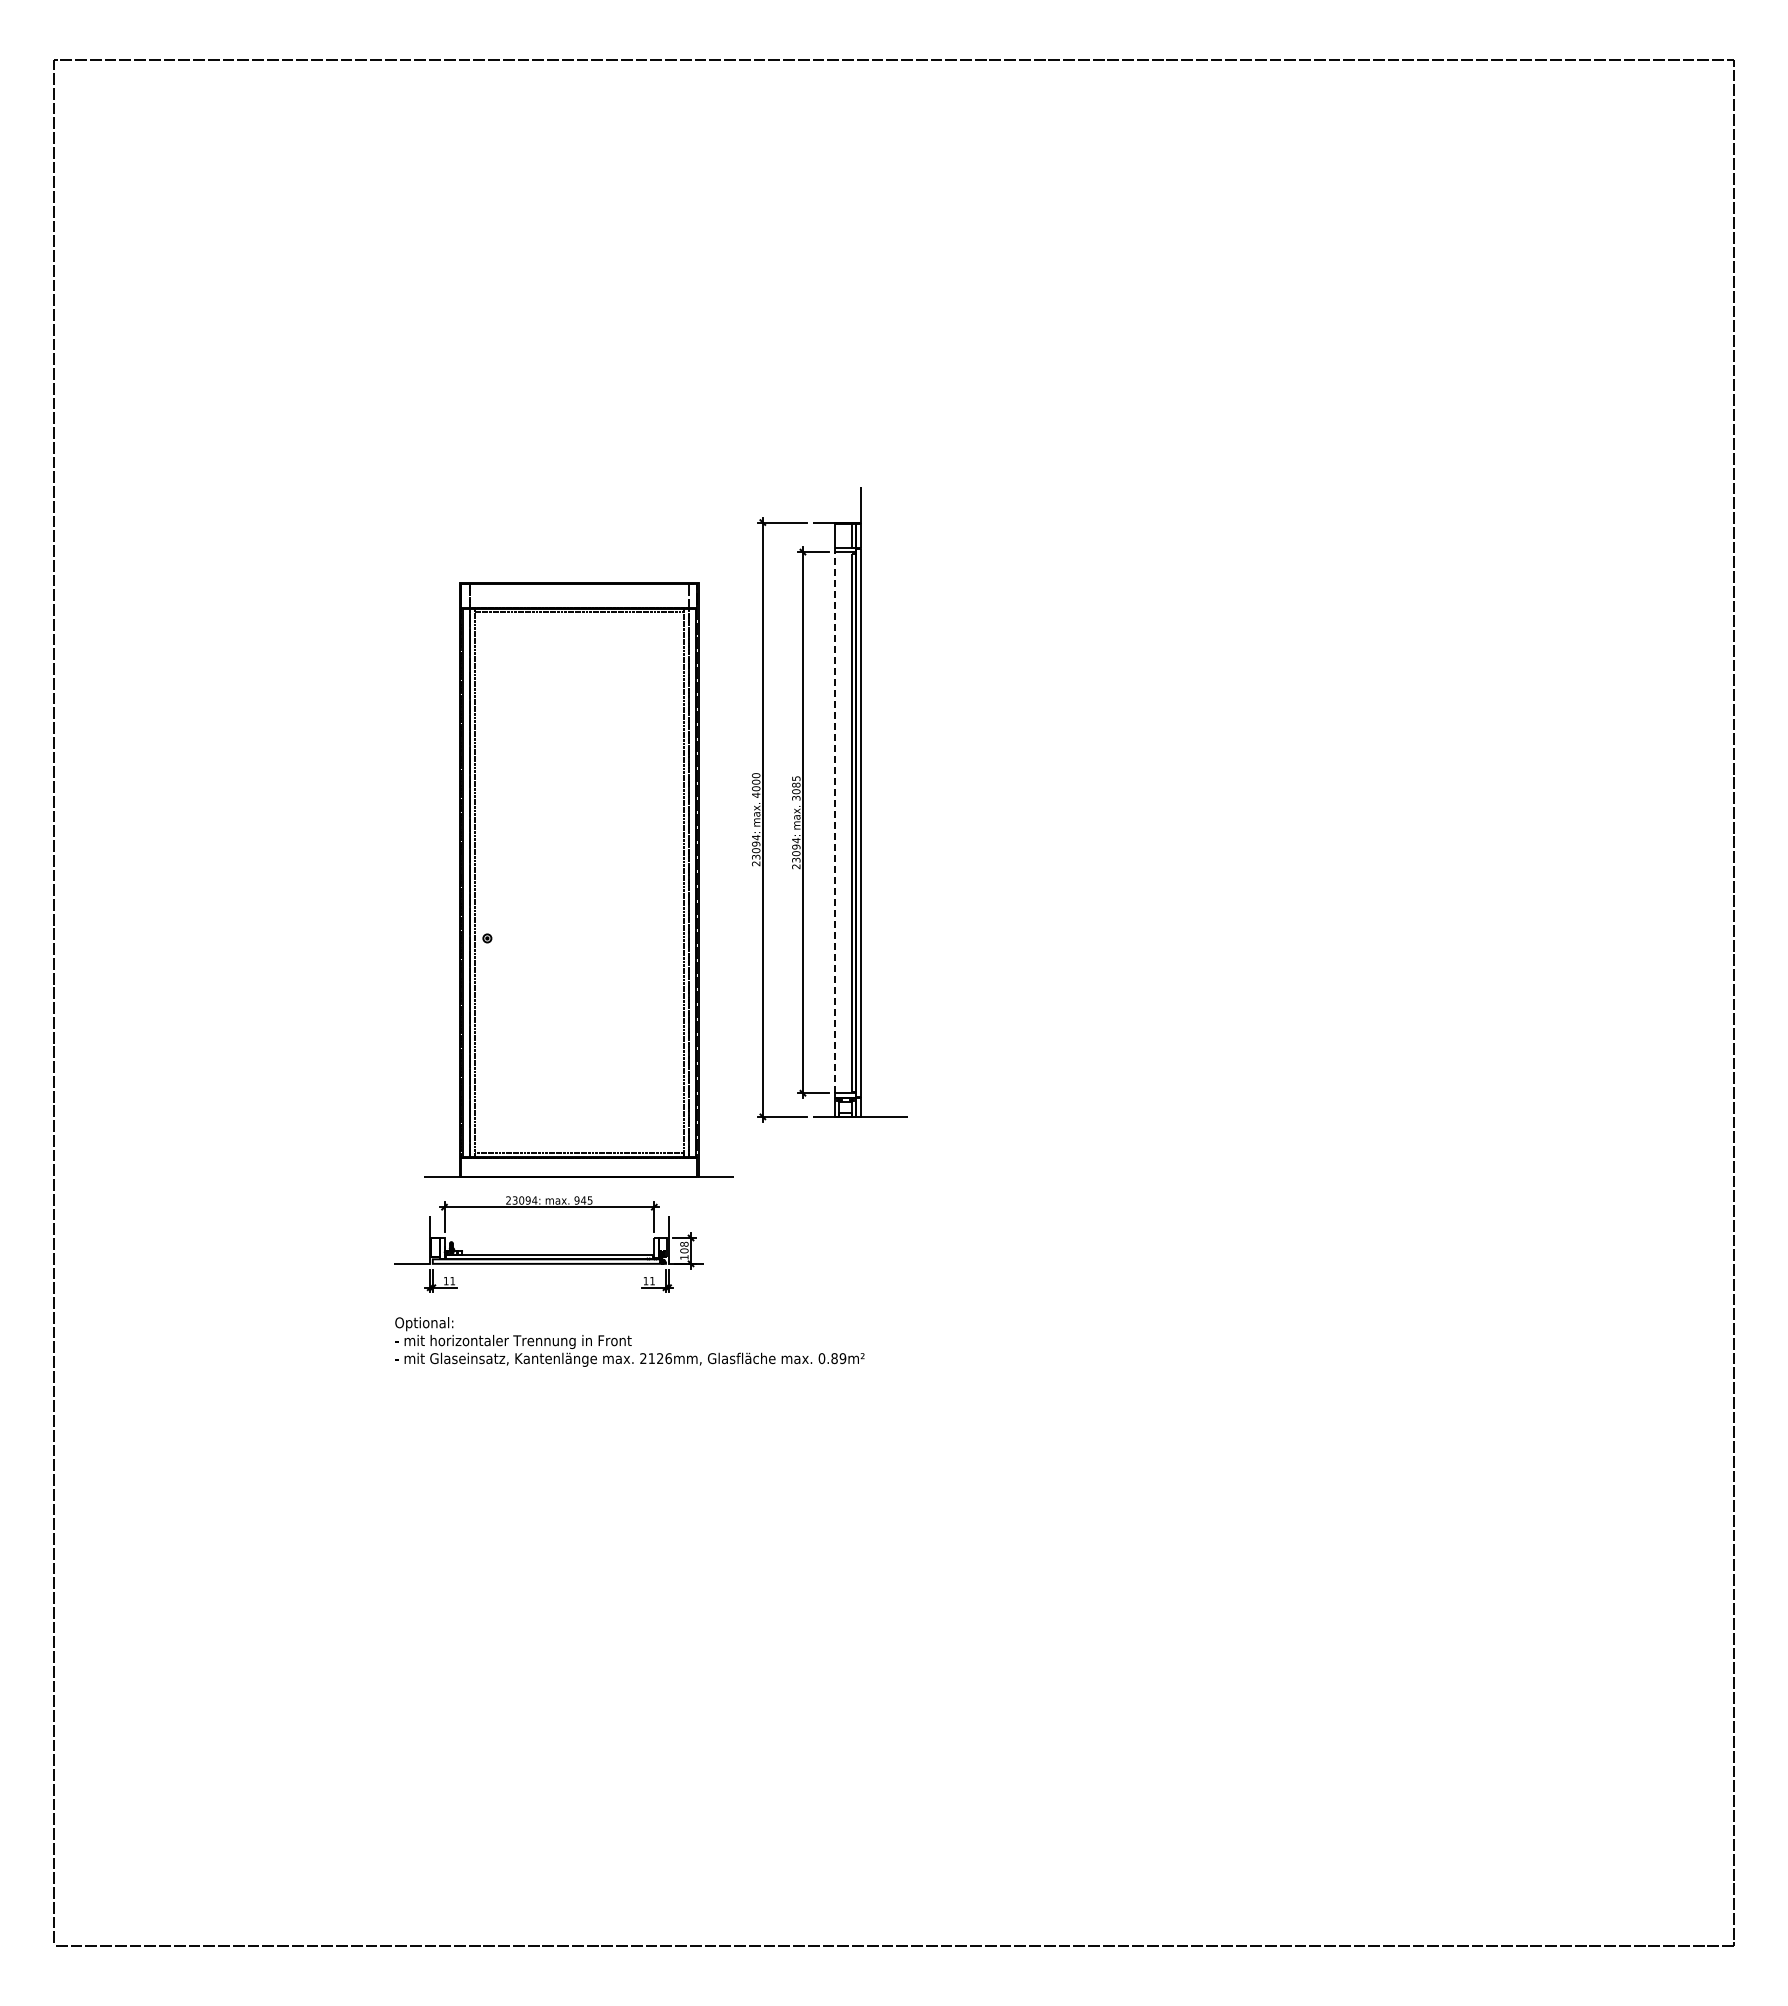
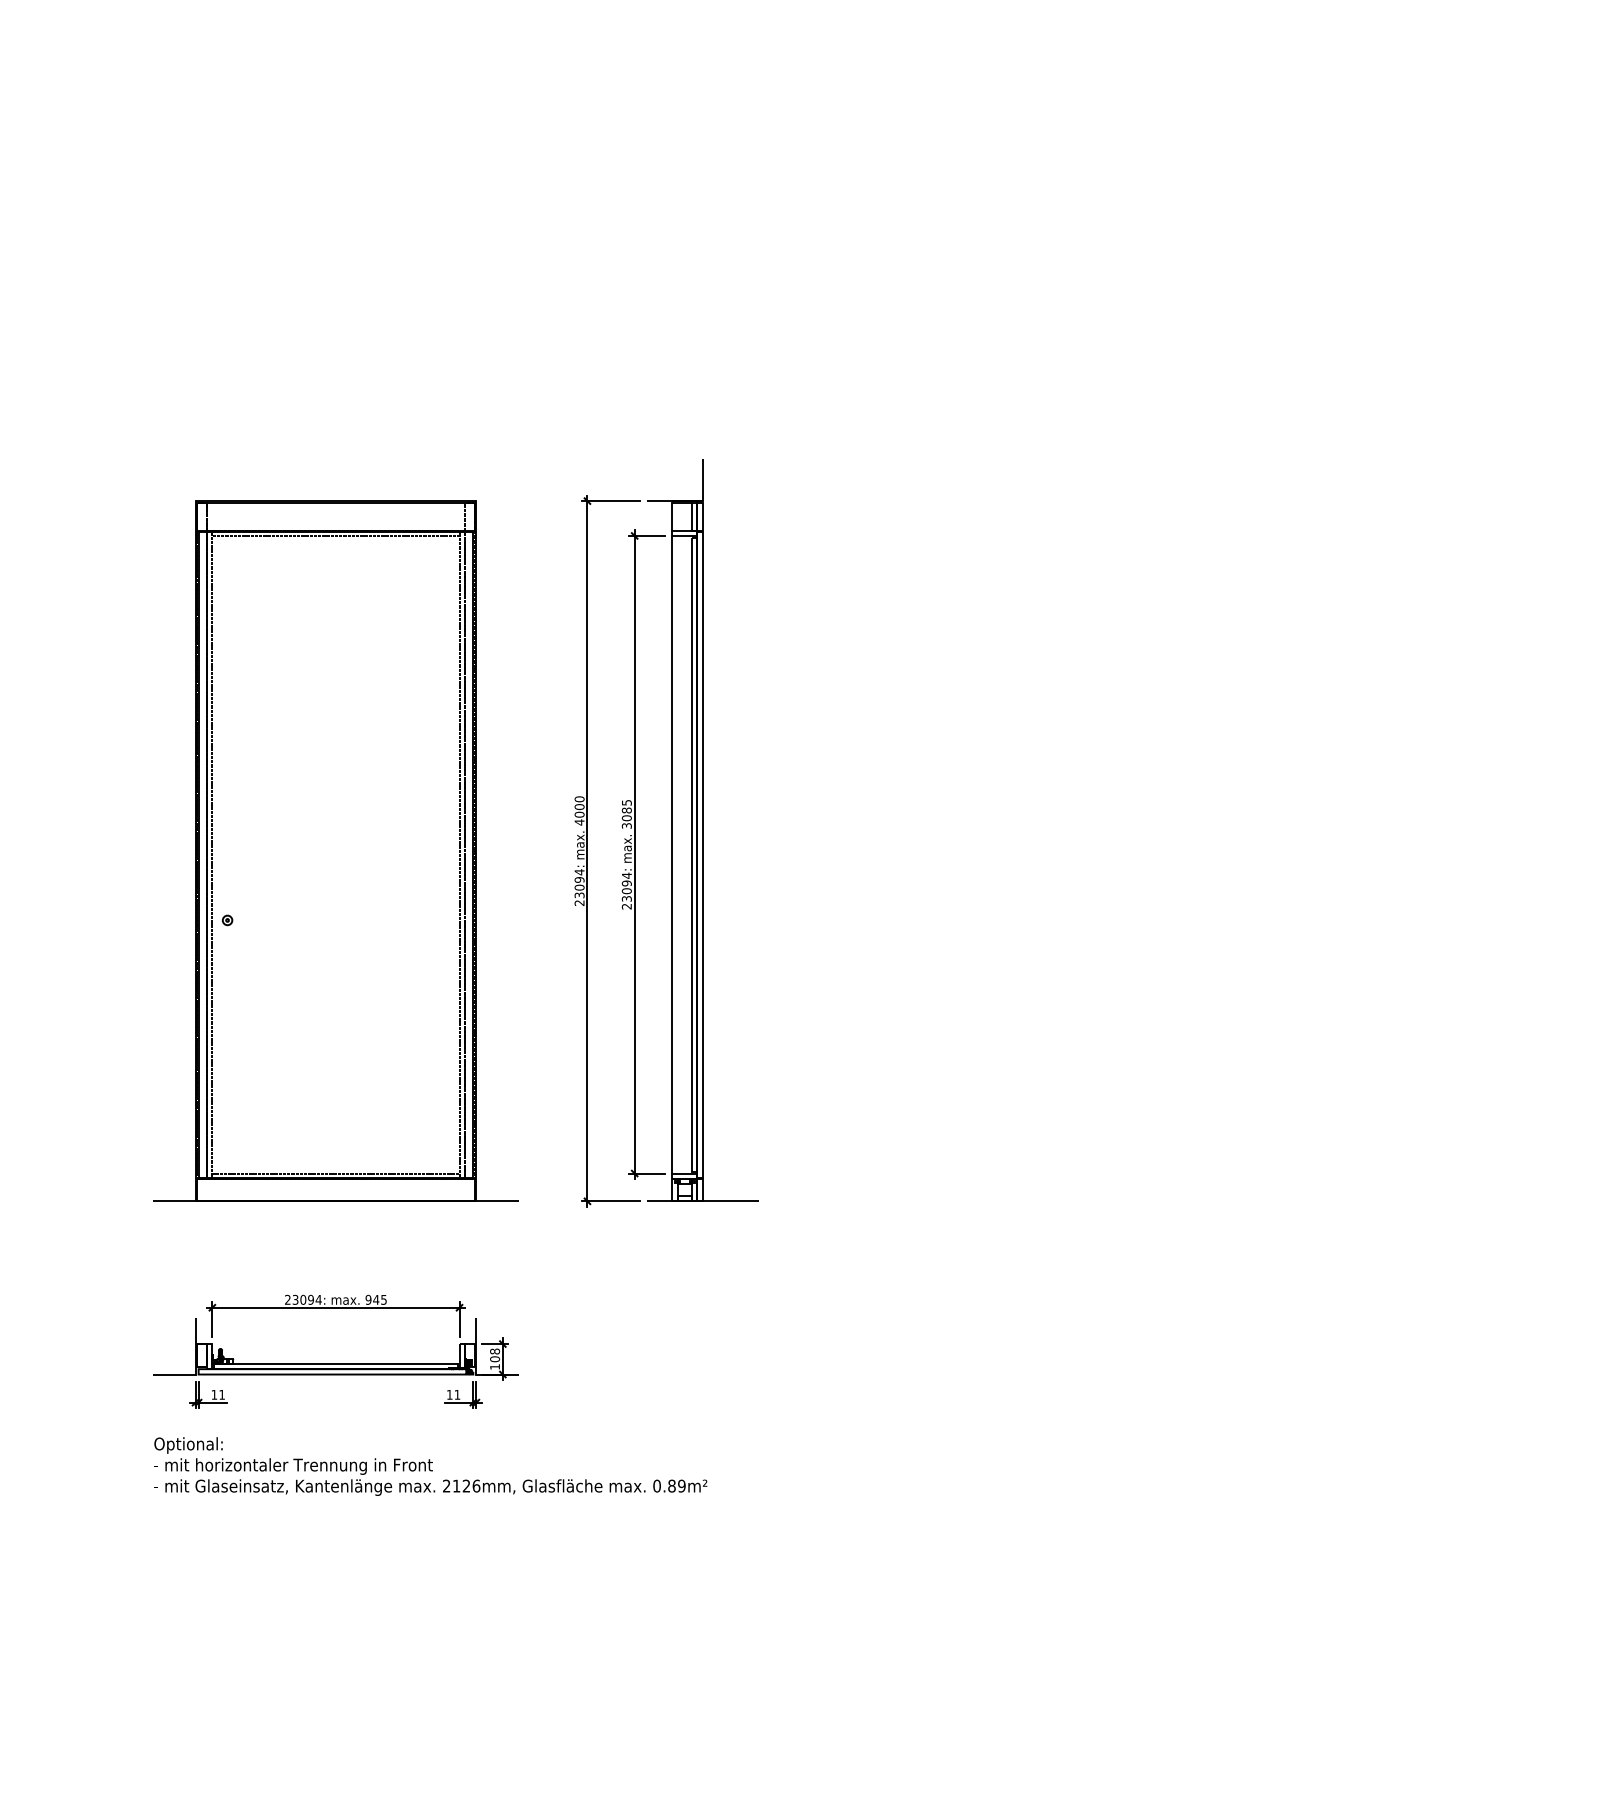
line: (834, 822) -> (671, 854), dashed -> solid
part: (578, 879) -> (334, 850), moved

